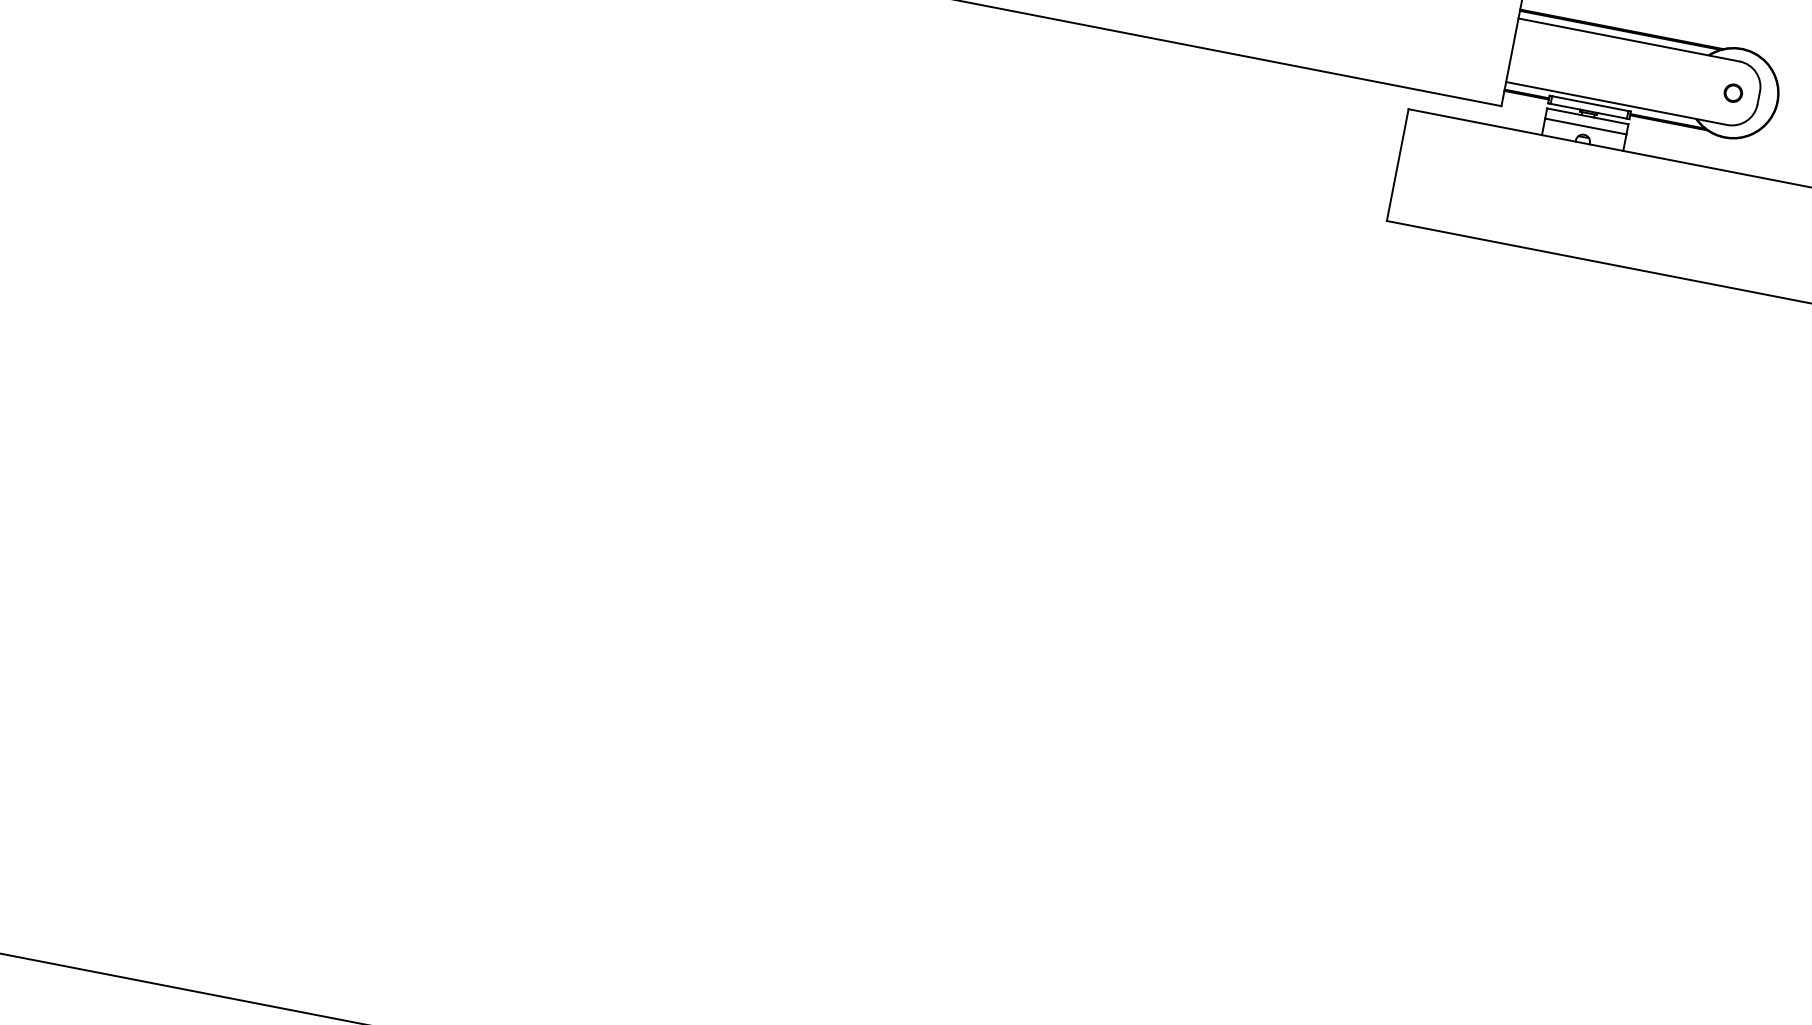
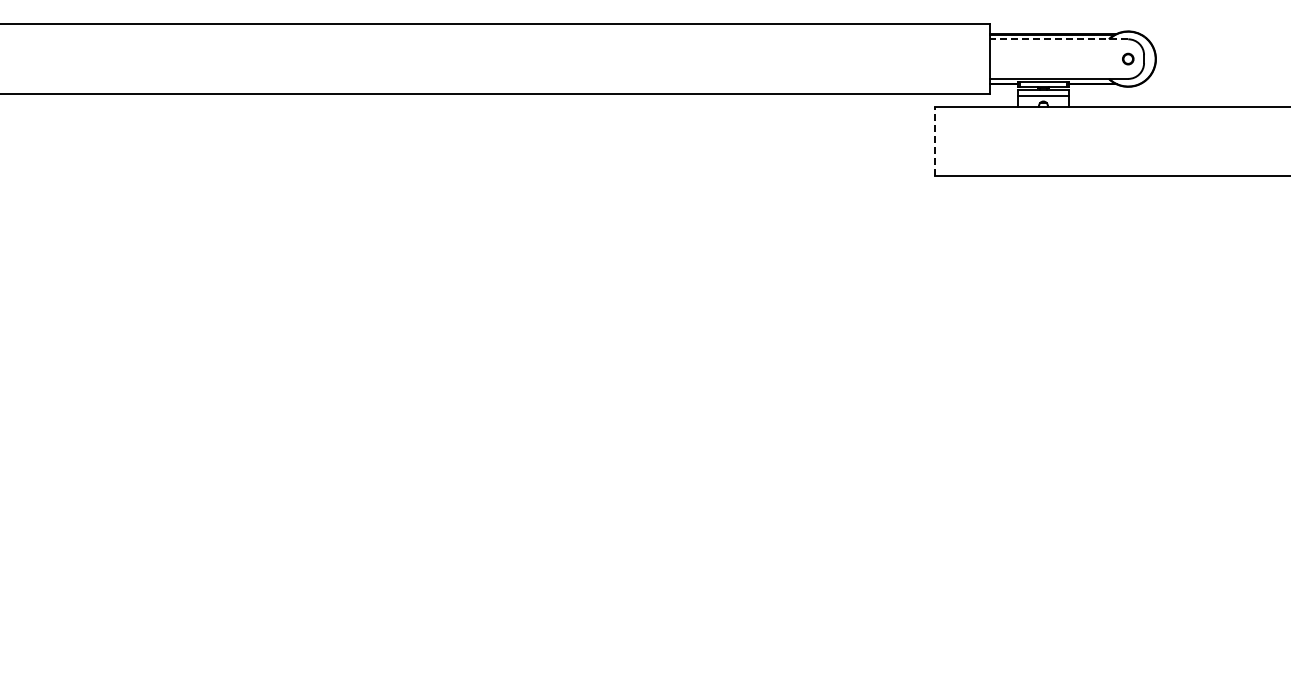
line: (1629, 40) -> (1059, 39), solid -> dashed
line: (1397, 164) -> (934, 141), solid -> dashed

